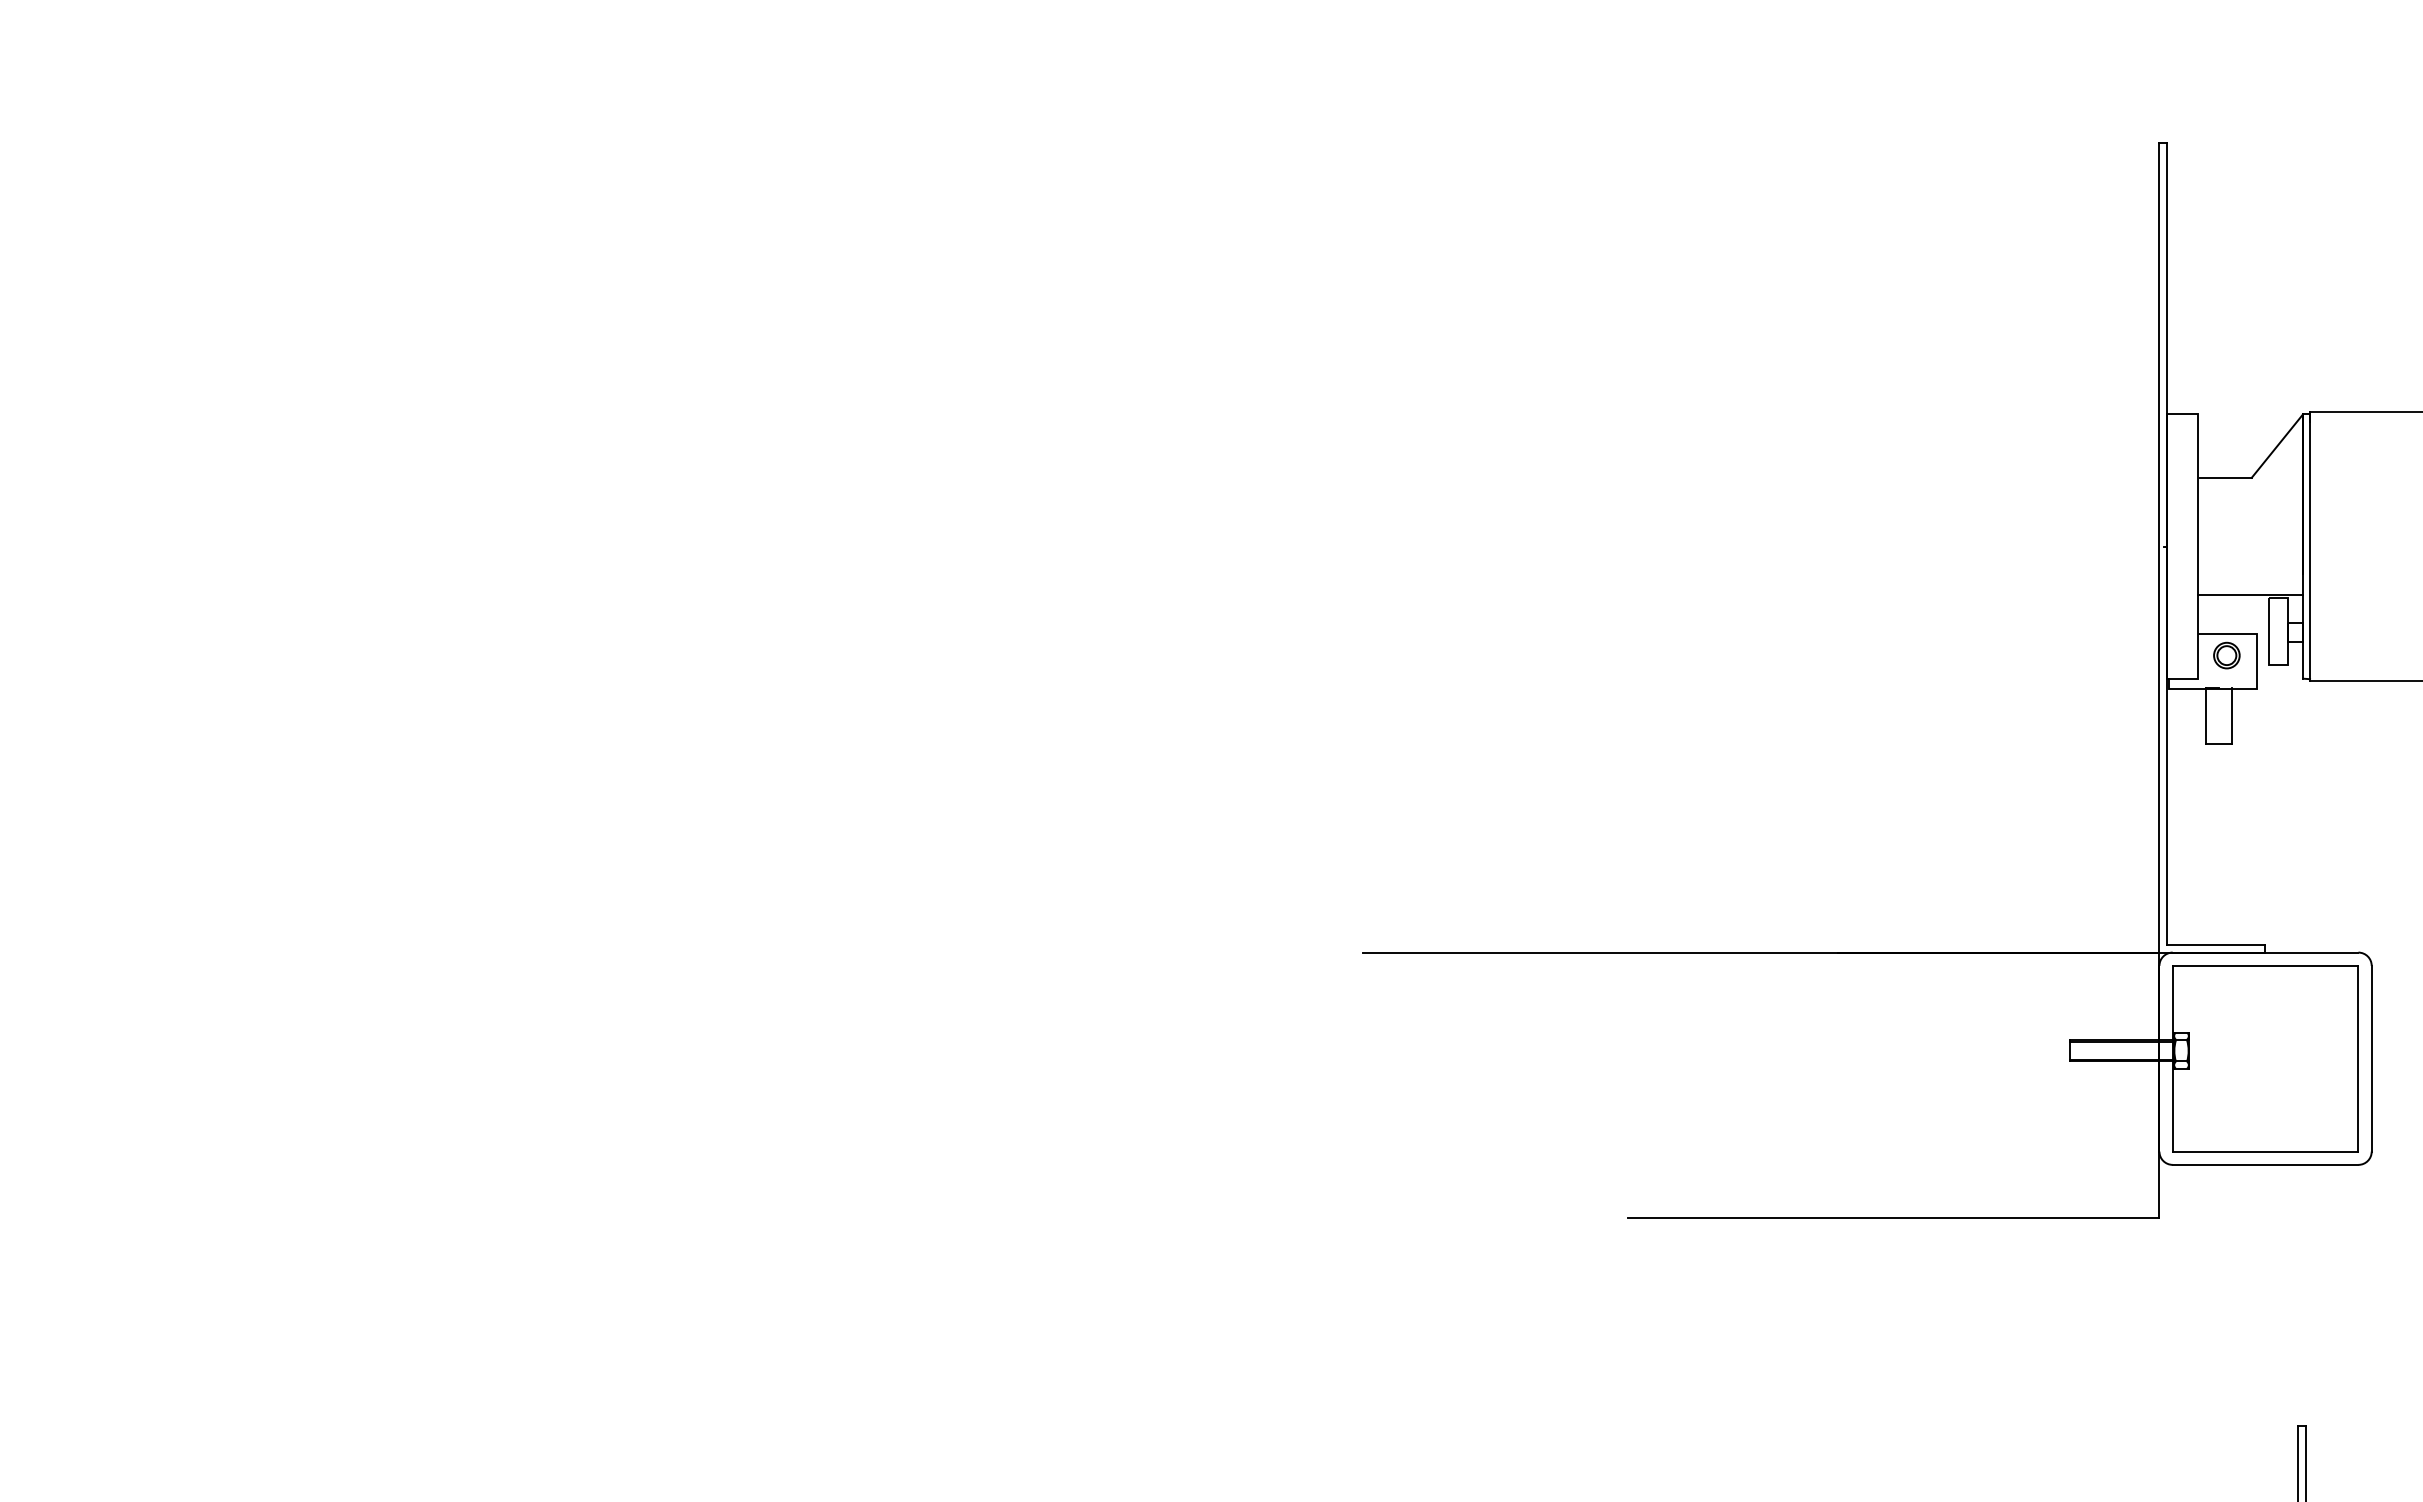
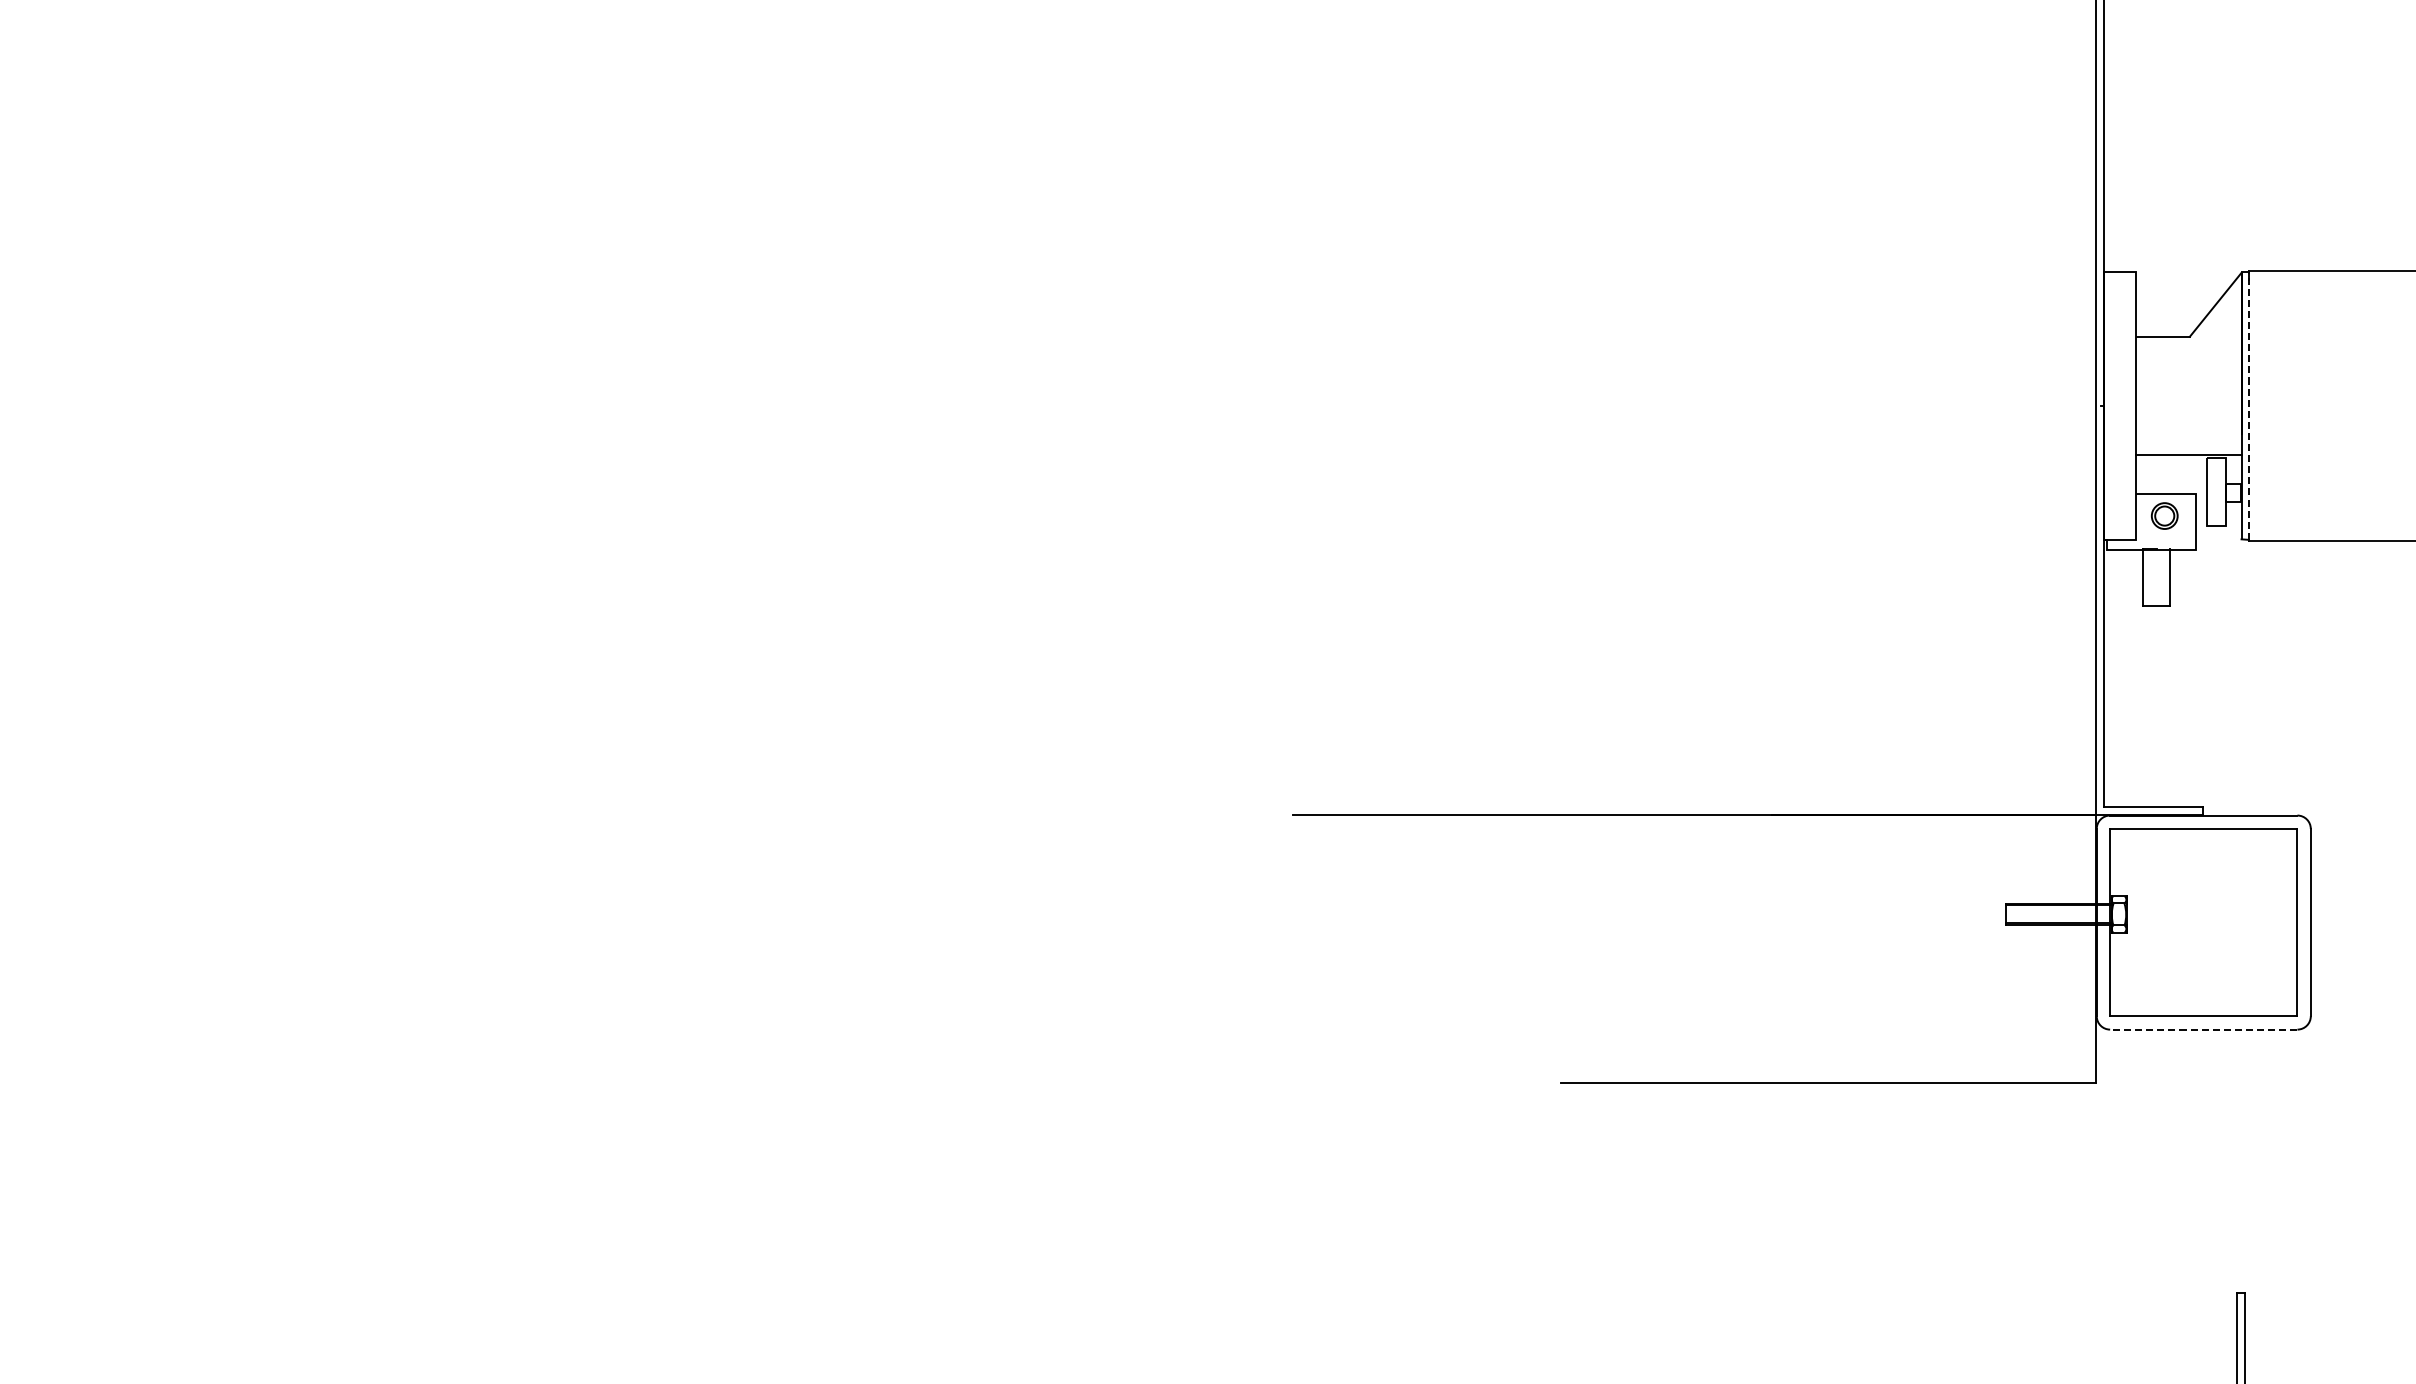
line: (2310, 546) -> (2249, 406), solid -> dashed
line: (2265, 1164) -> (2203, 1029), solid -> dashed

